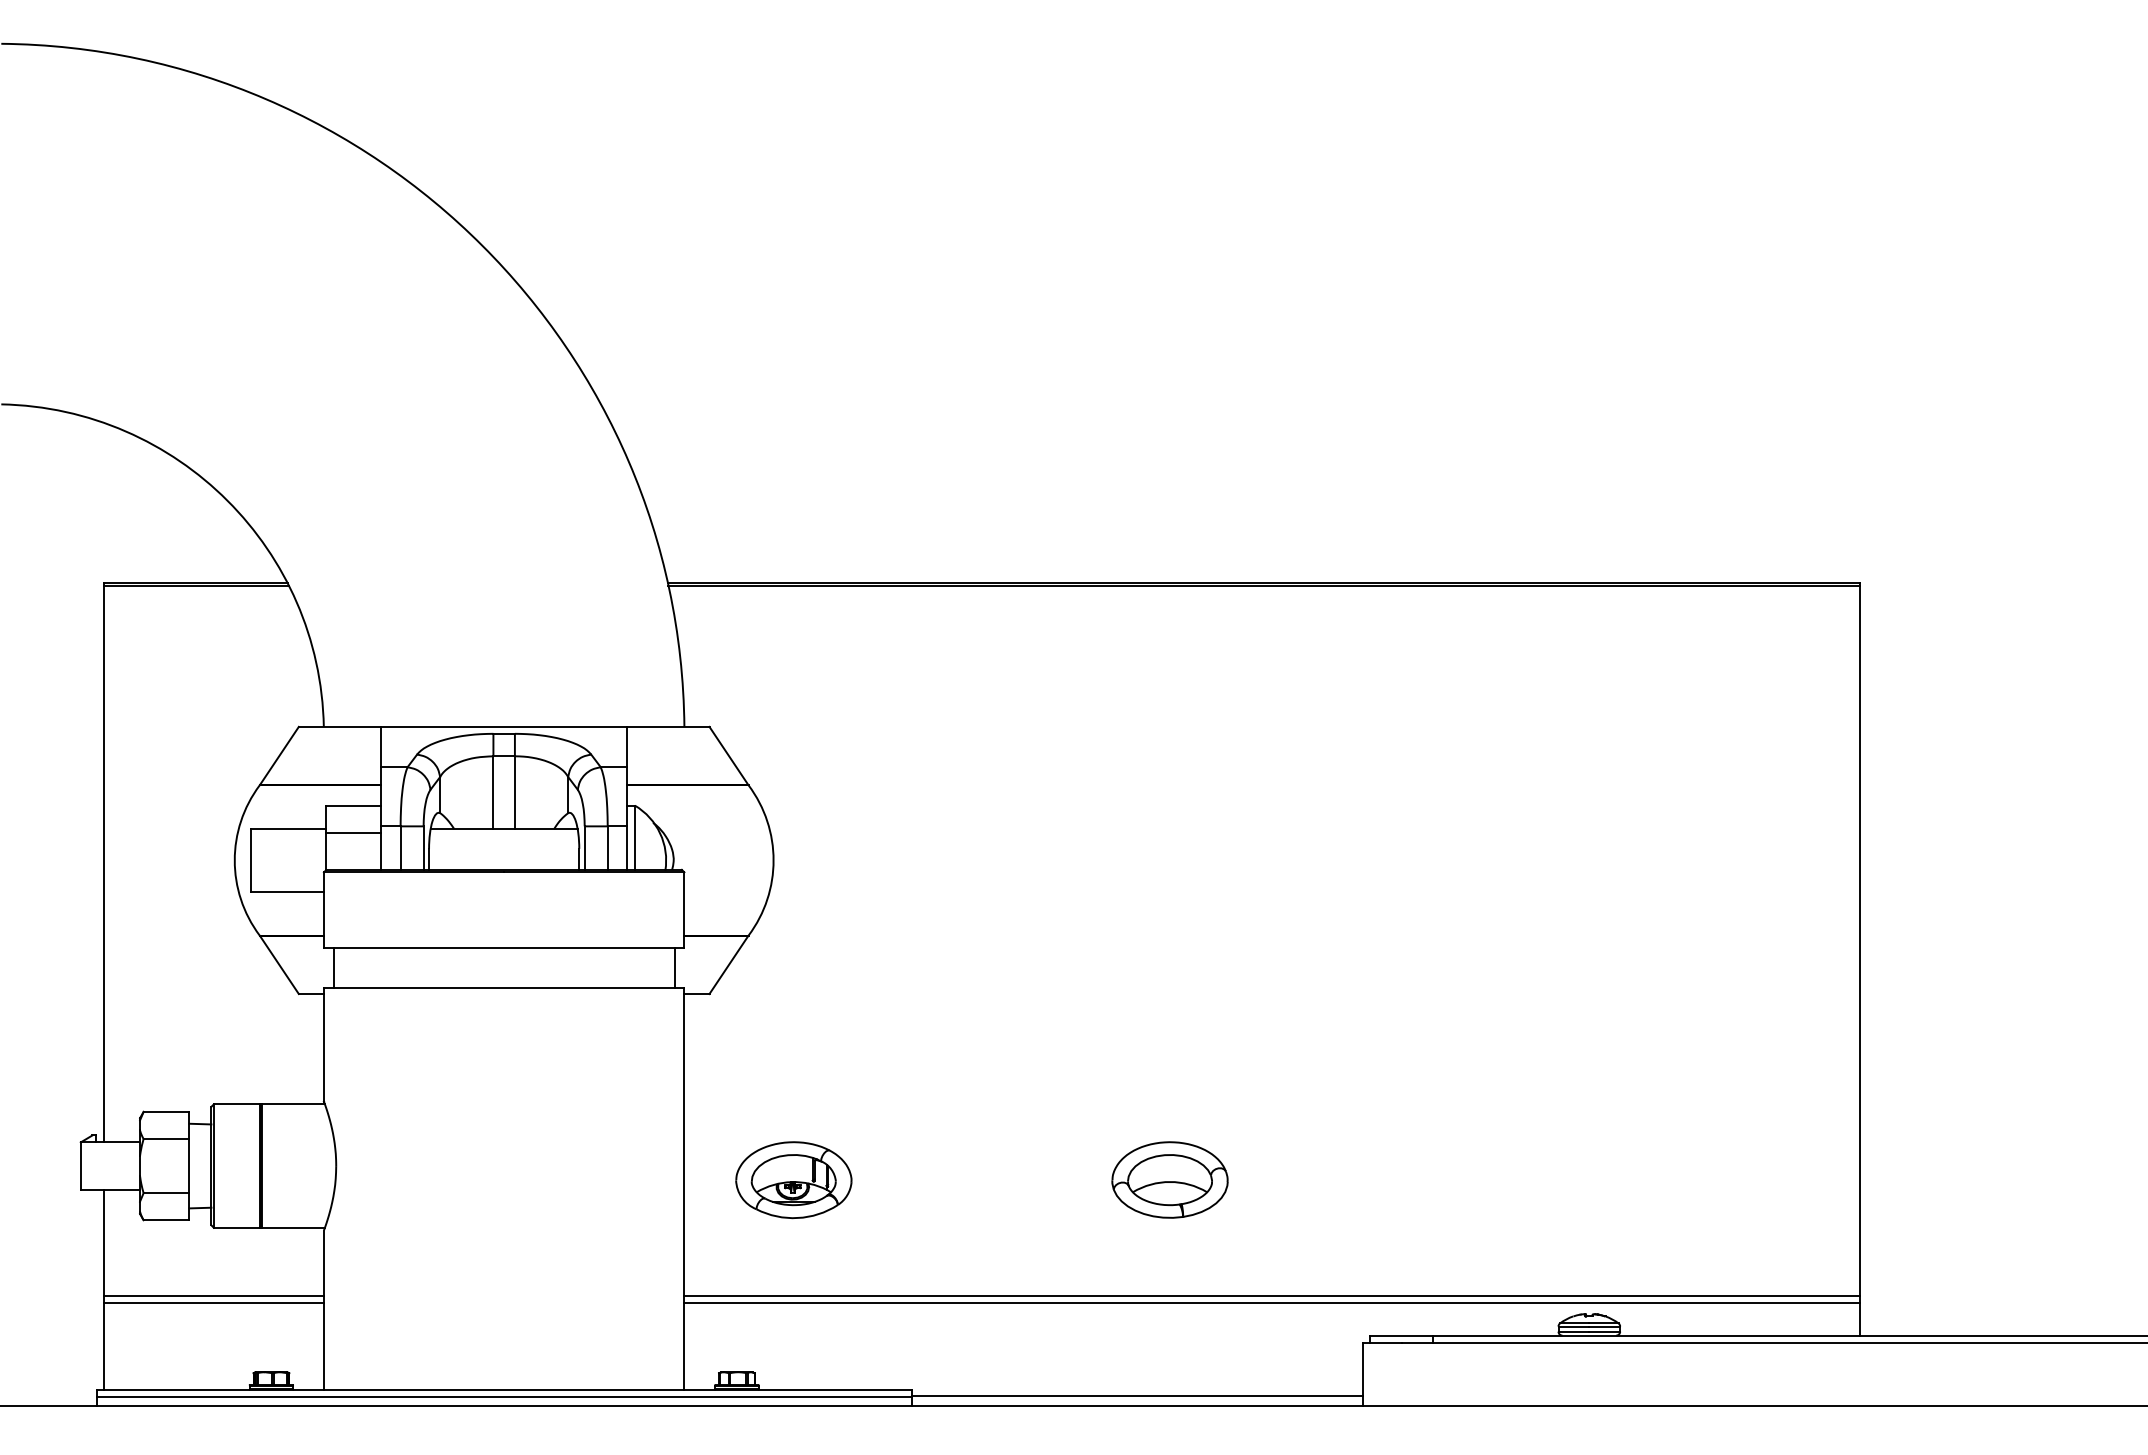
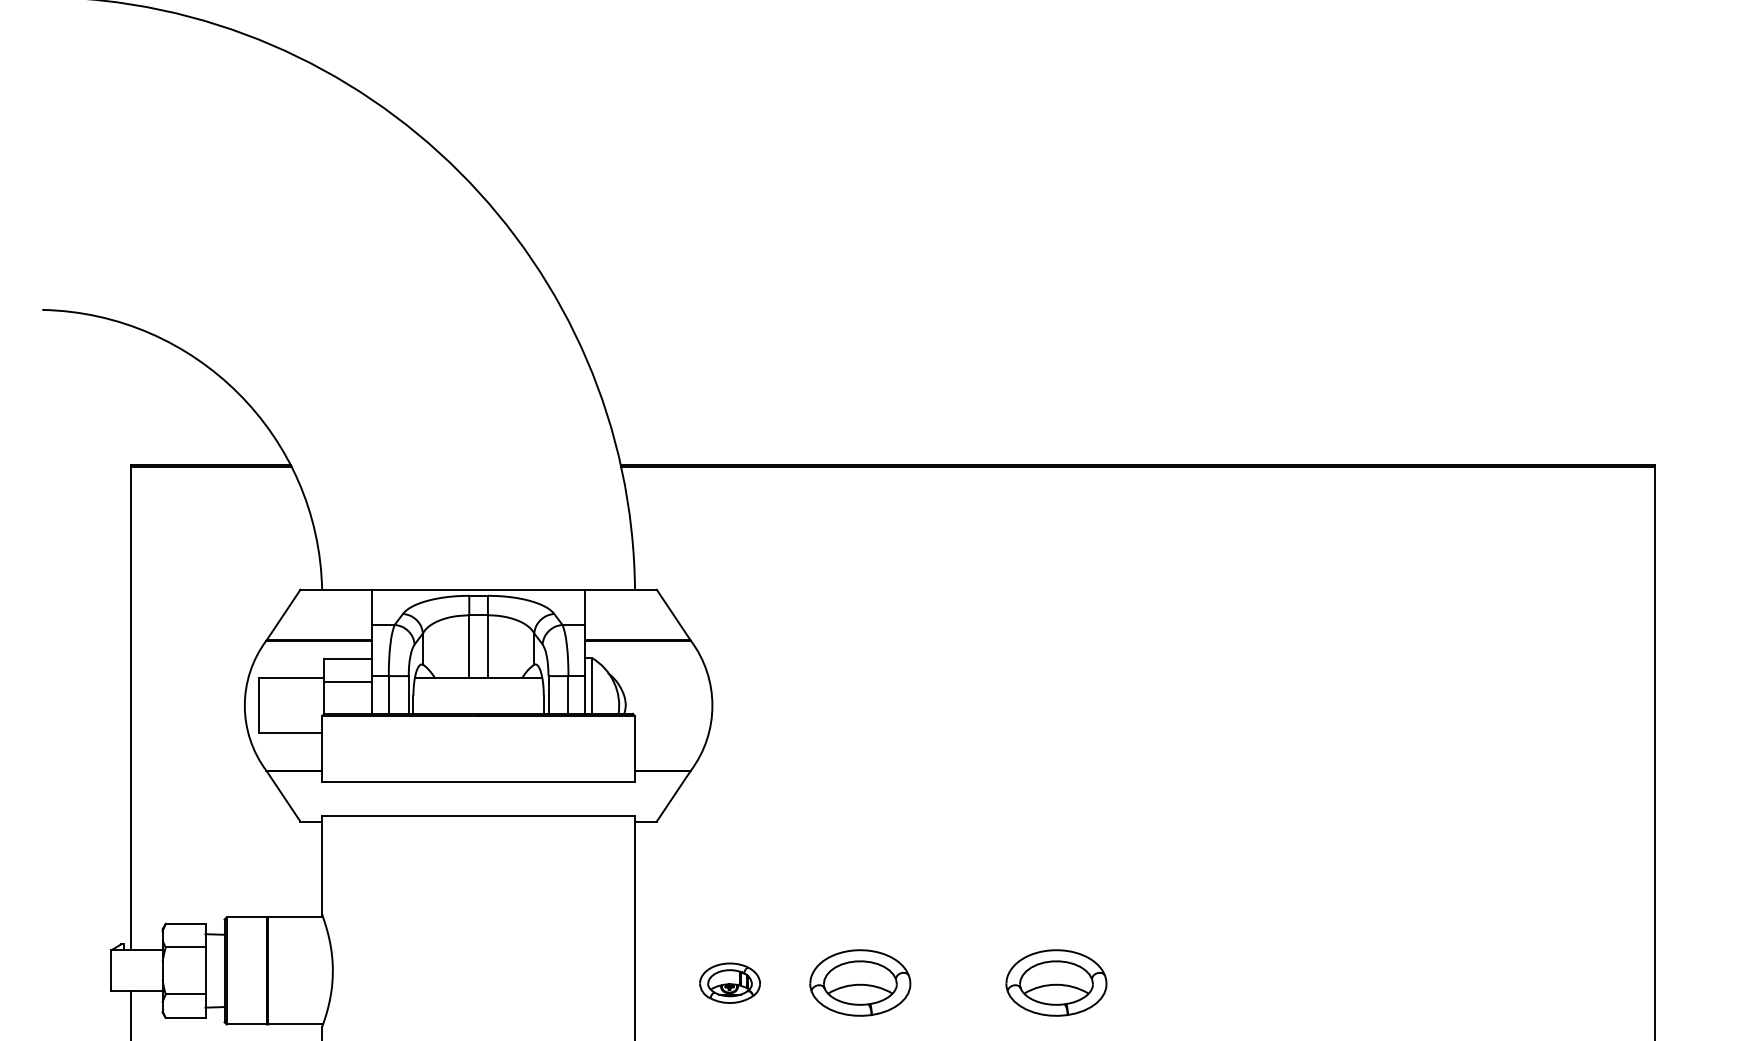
line: (333, 967) -> (330, 798), removed
line: (674, 967) -> (626, 798), removed
part: (943, 1179) -> (859, 982), added
part: (793, 1180) -> (729, 983), size x0.6

